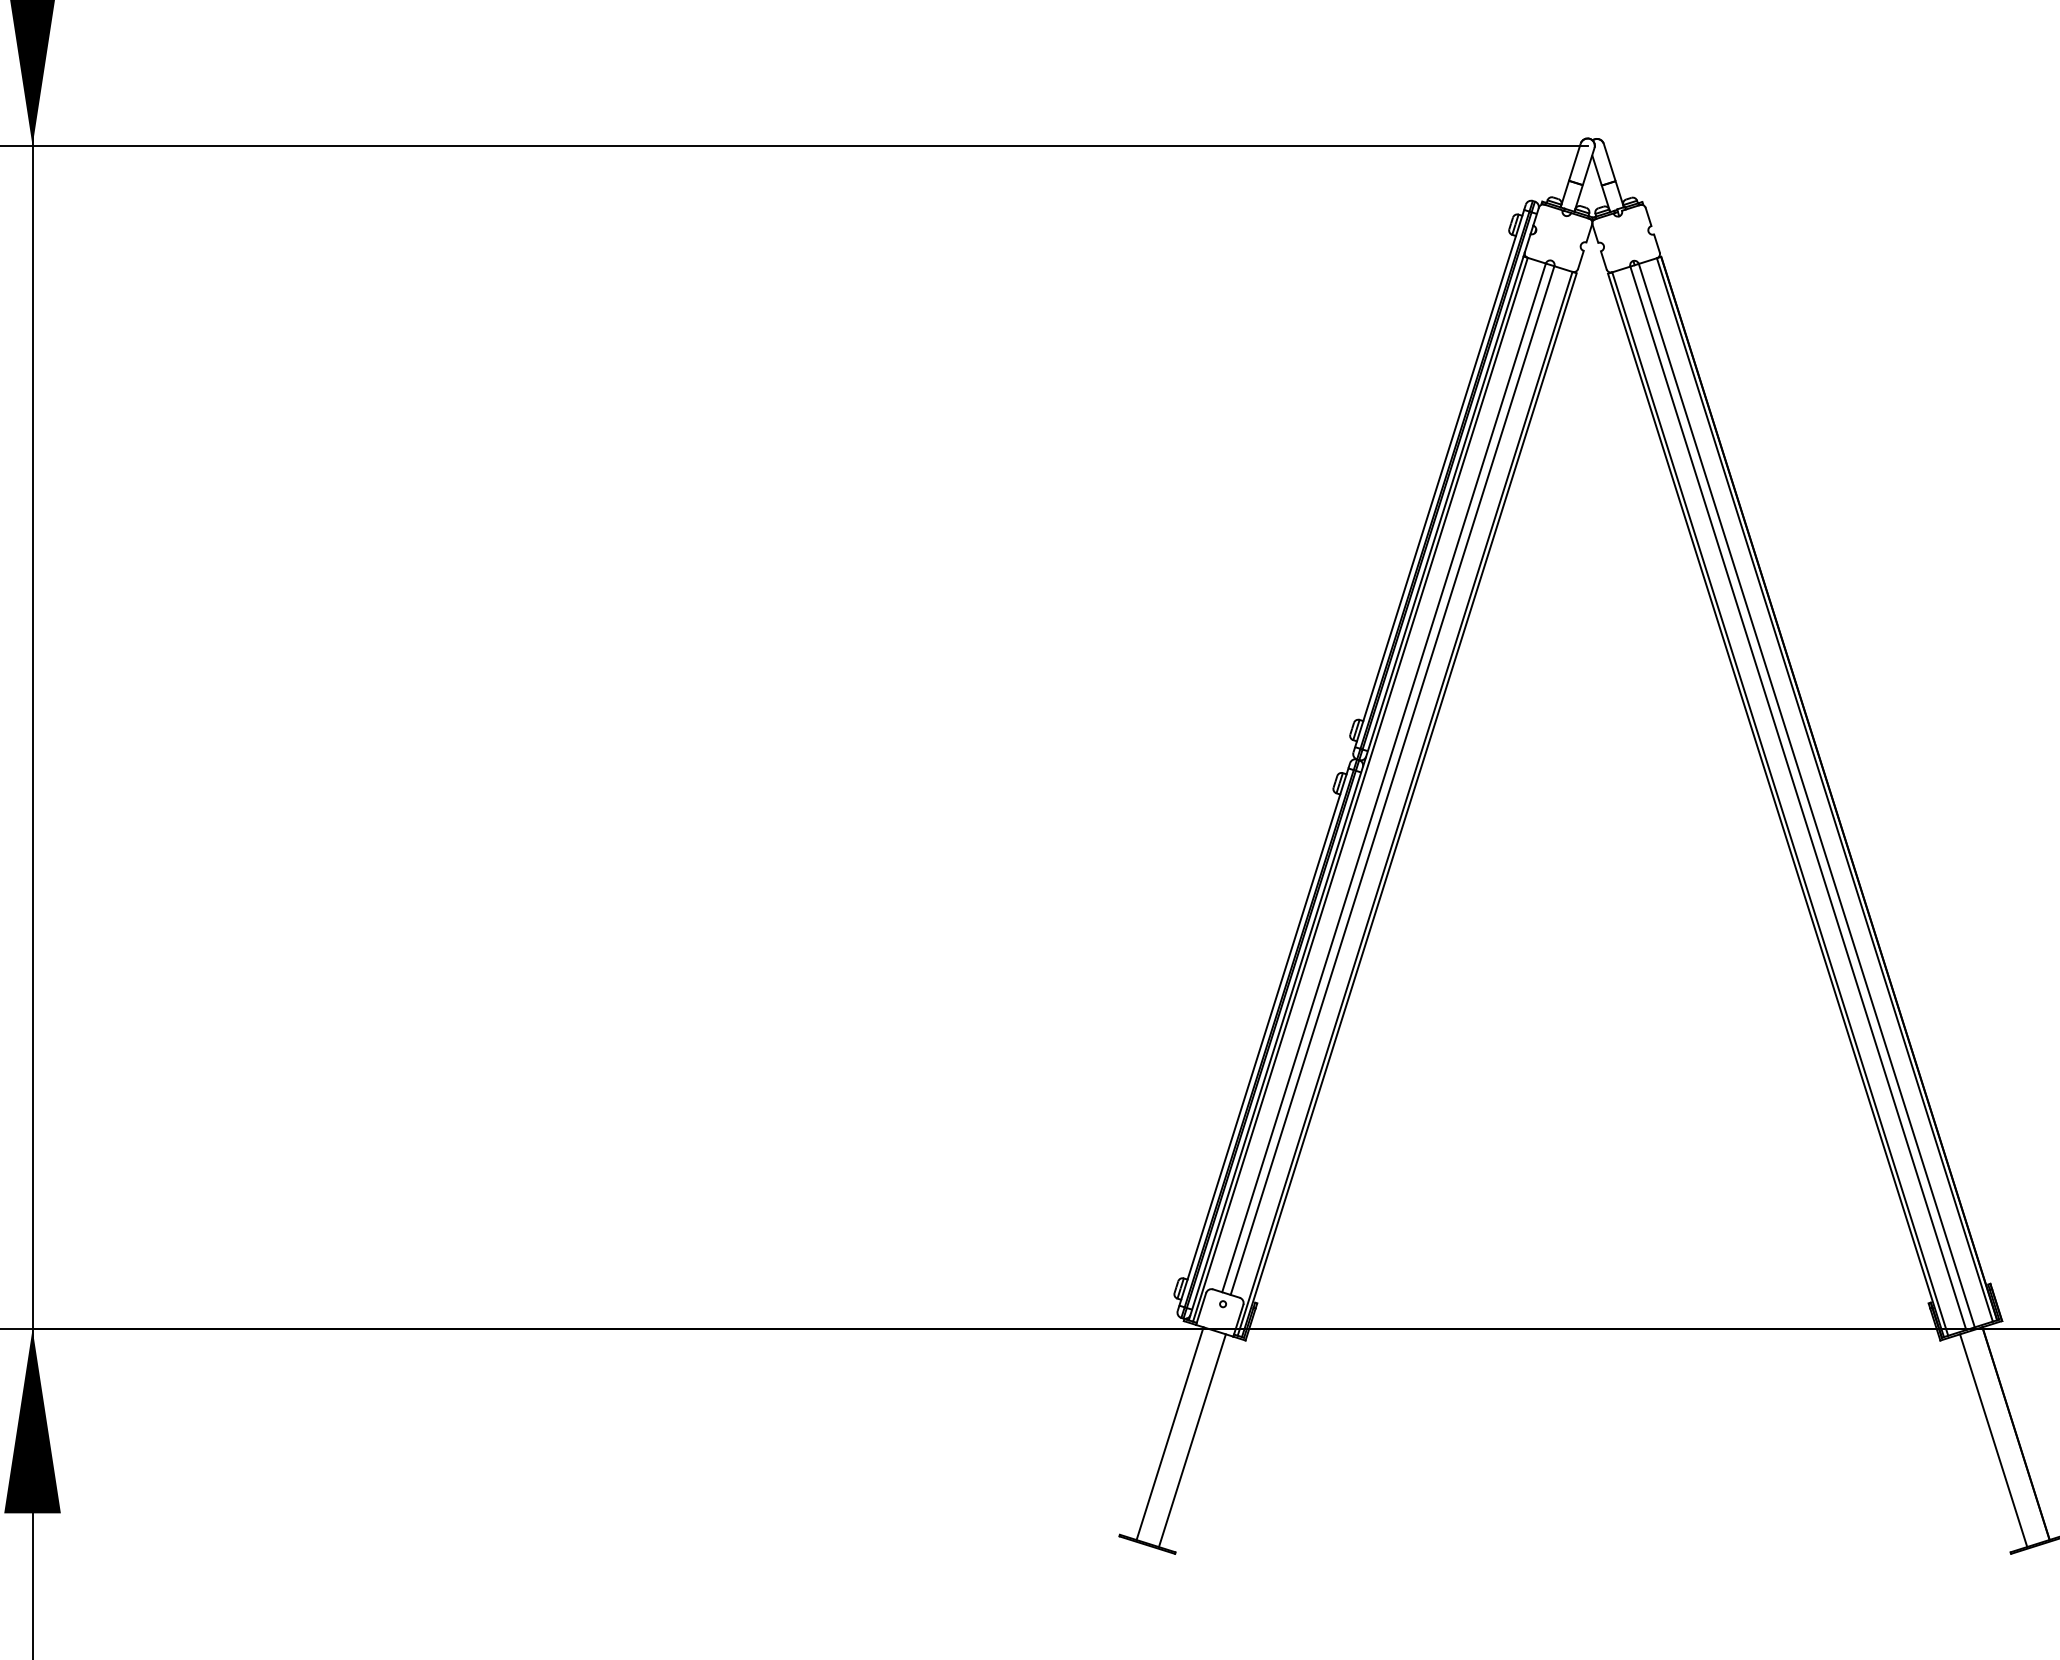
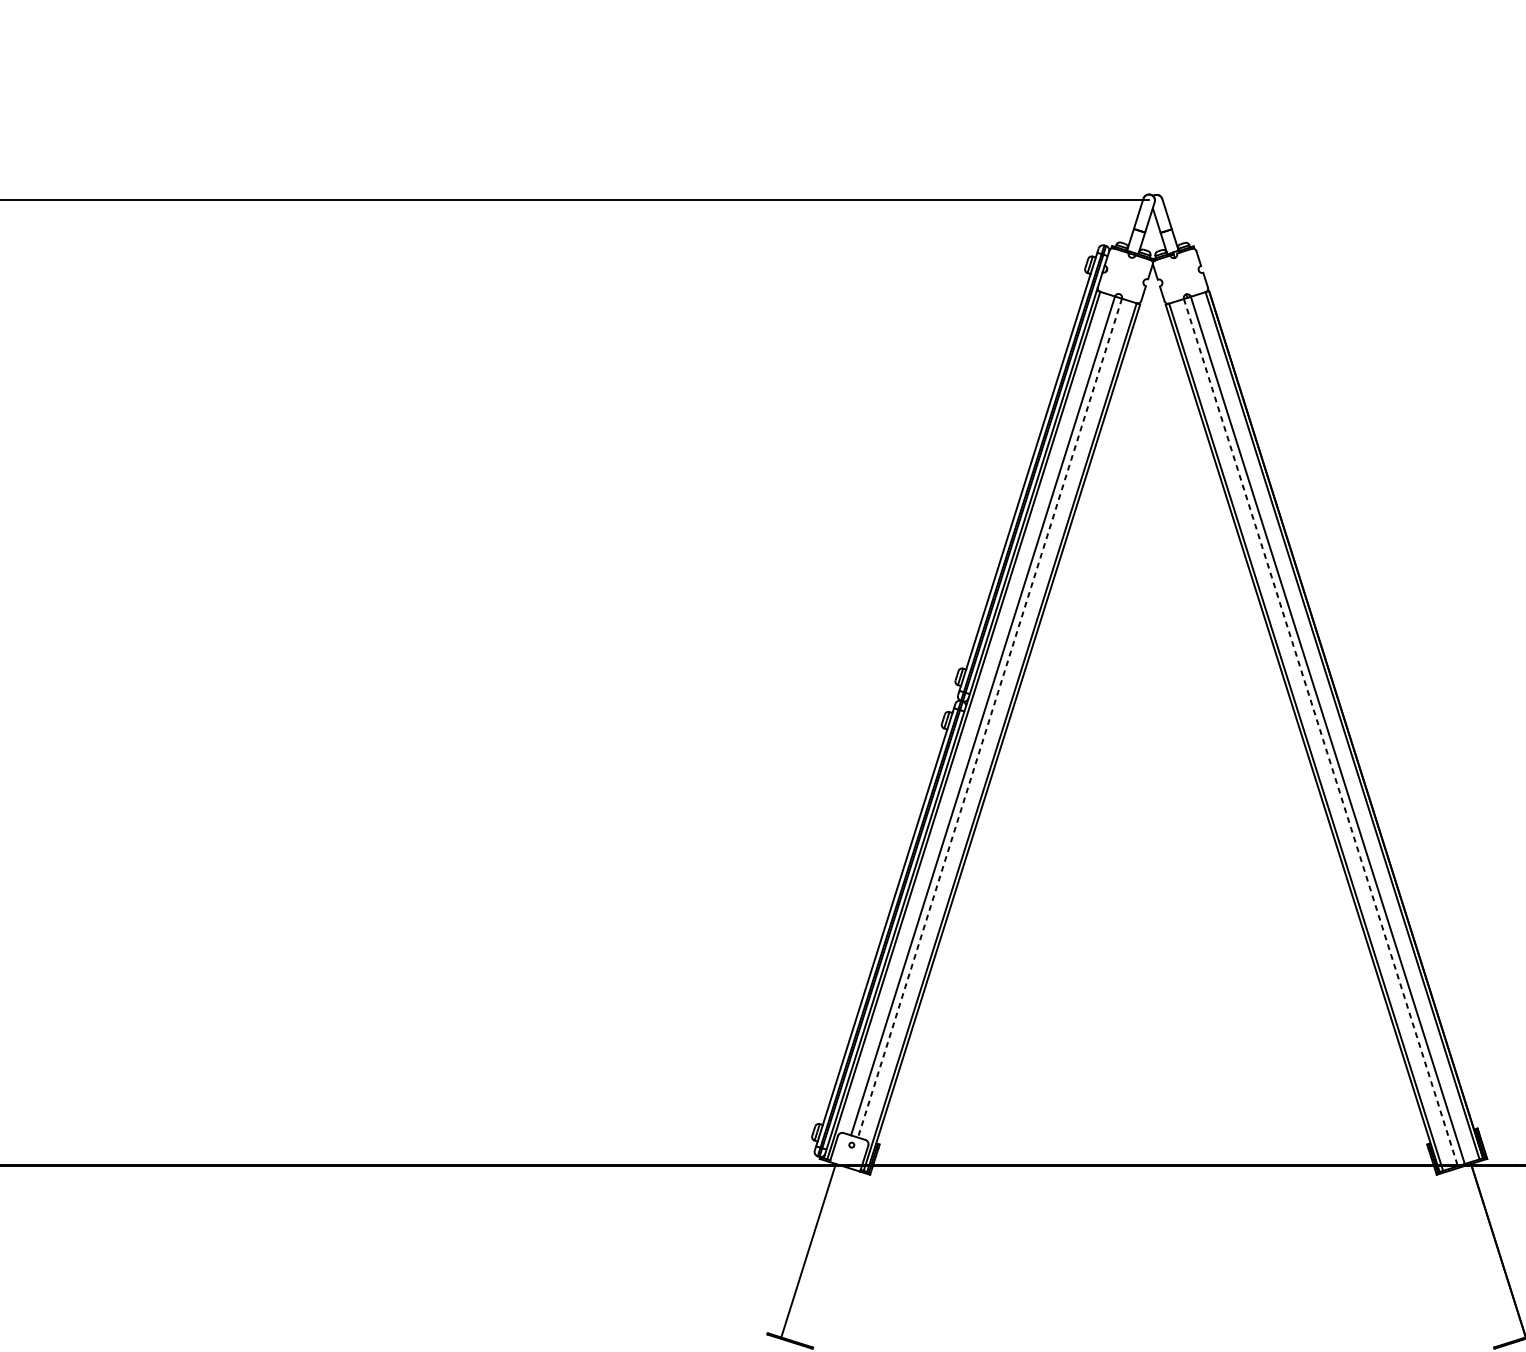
line: (1392, 781) -> (989, 718), solid -> dashed
line: (1798, 797) -> (1321, 731), solid -> dashed
line: (1191, 1440) -> (826, 1256), removed
line: (1993, 1440) -> (1480, 1256), removed

